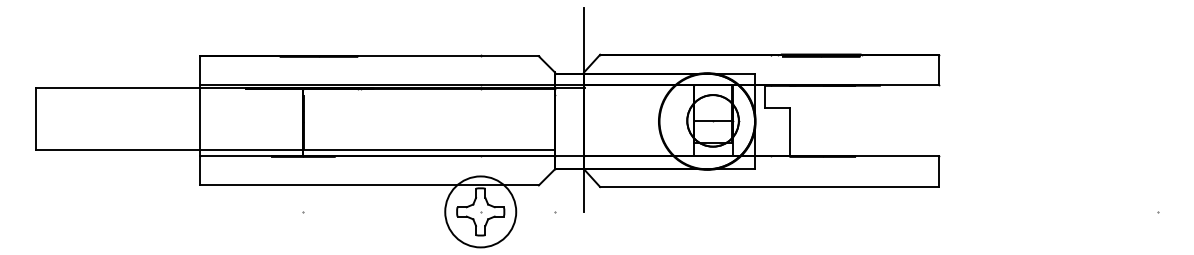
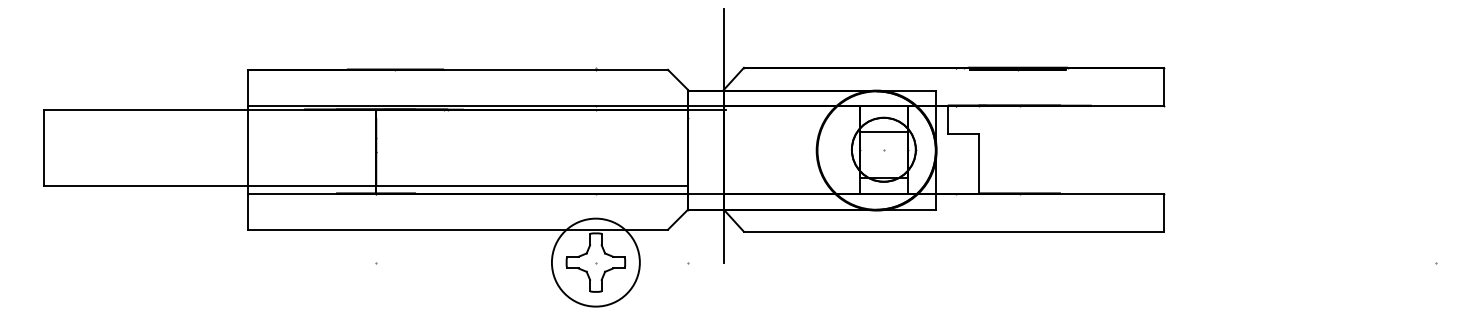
line: (712, 120) -> (883, 131), moved

